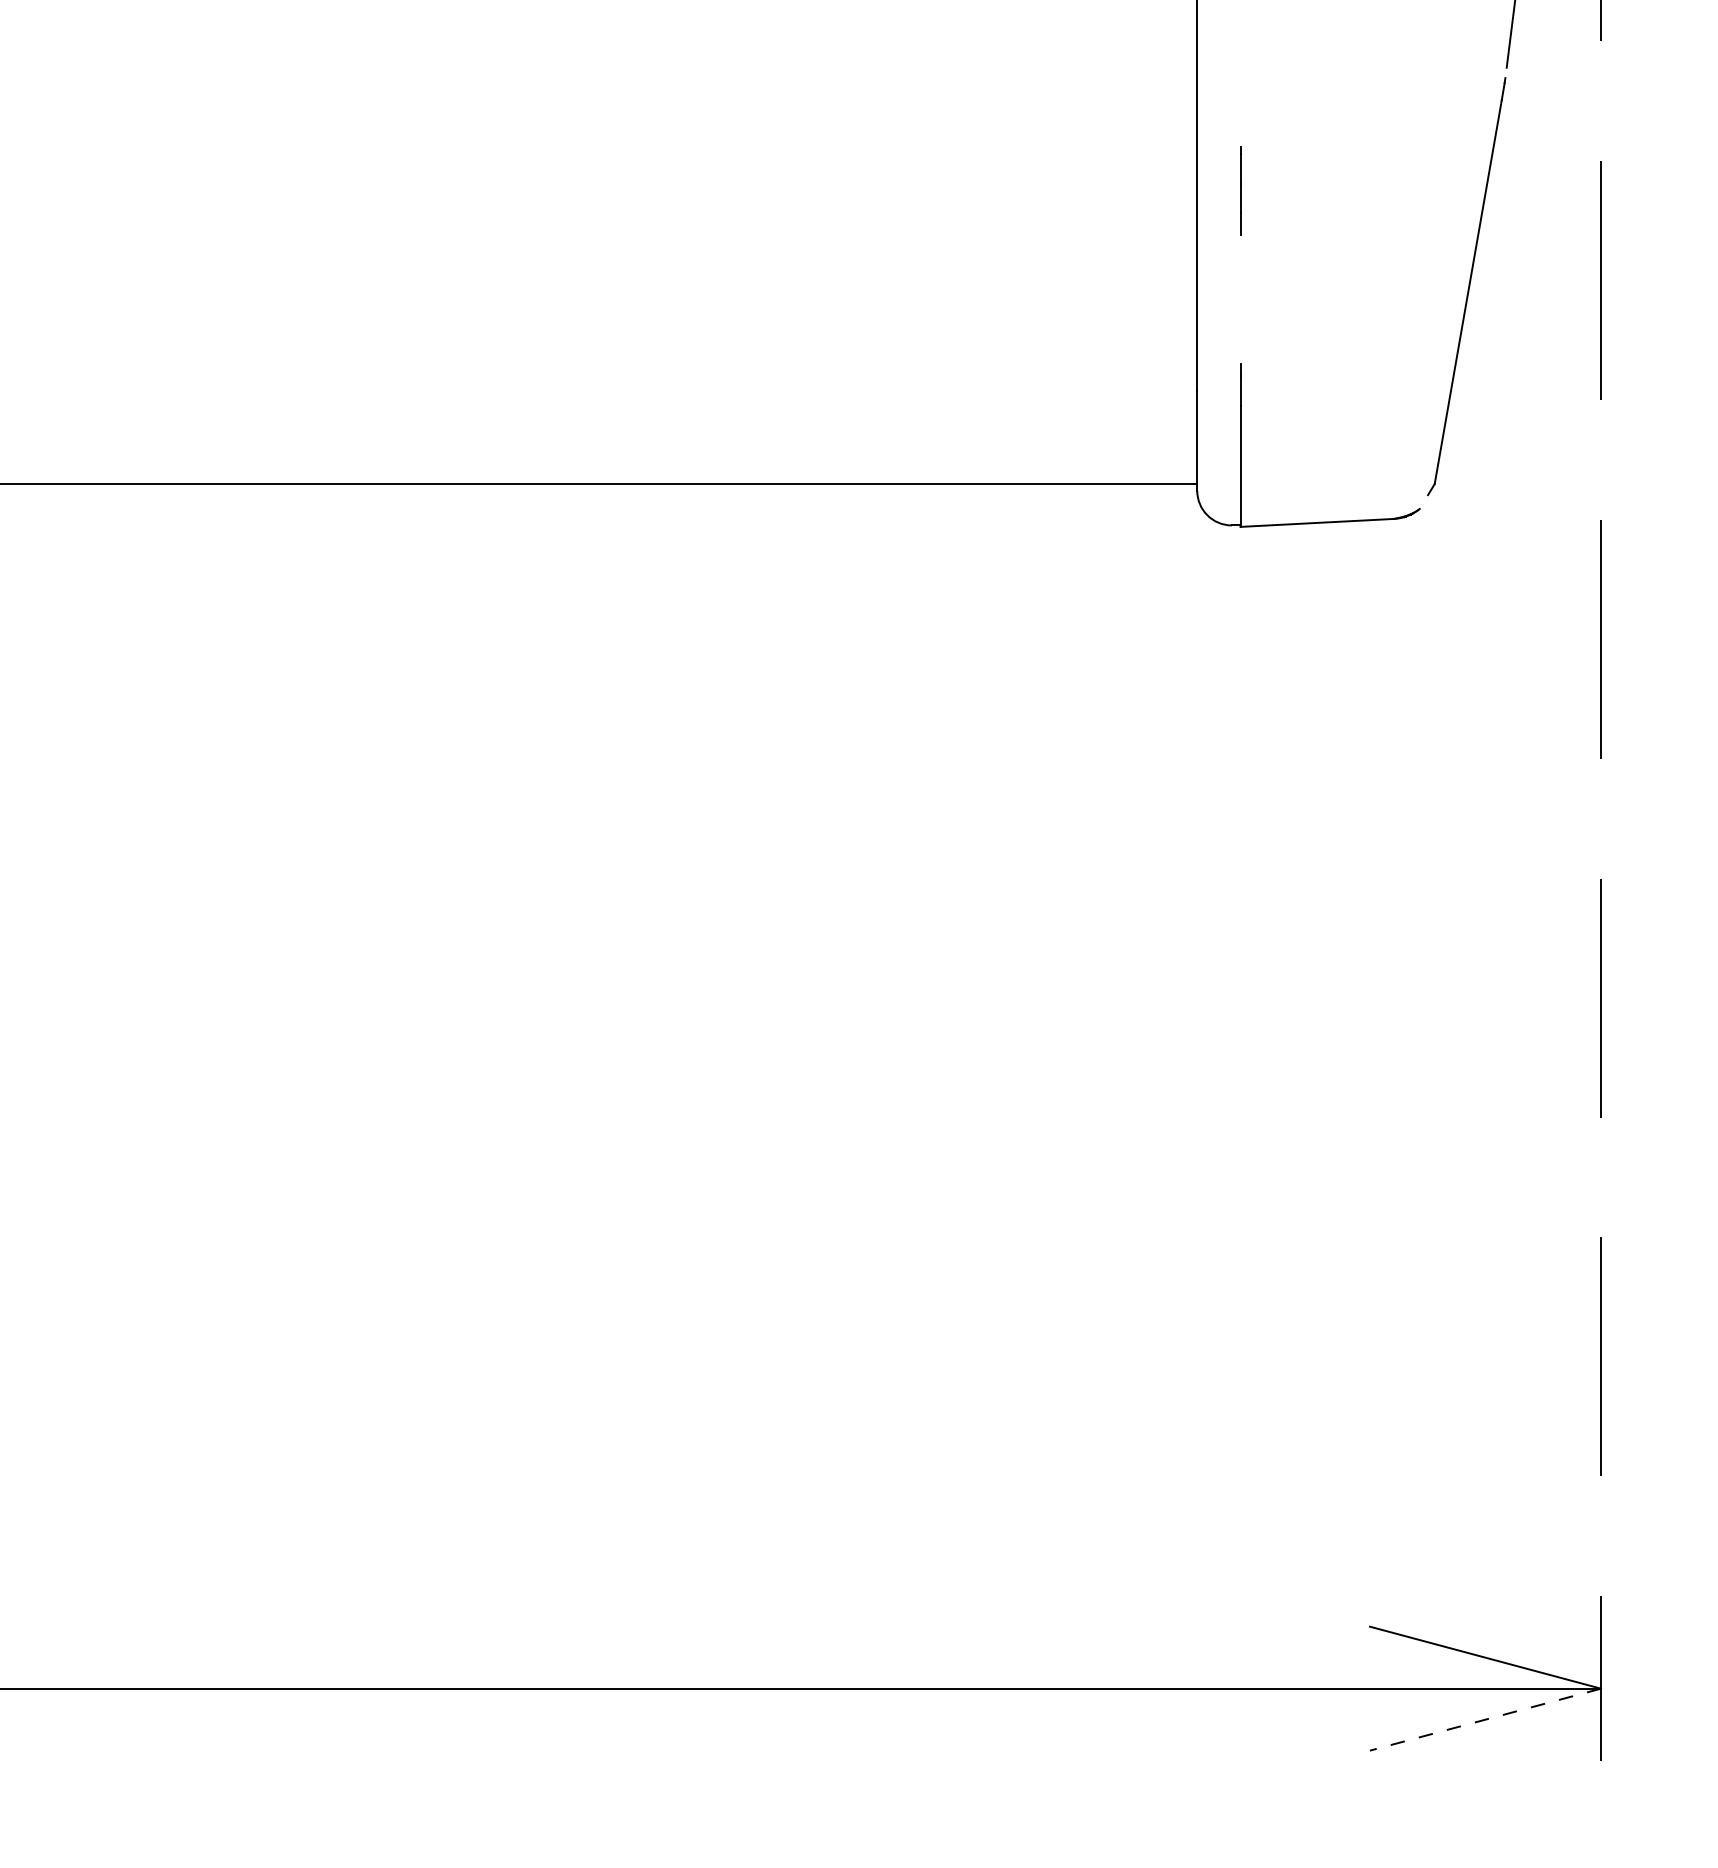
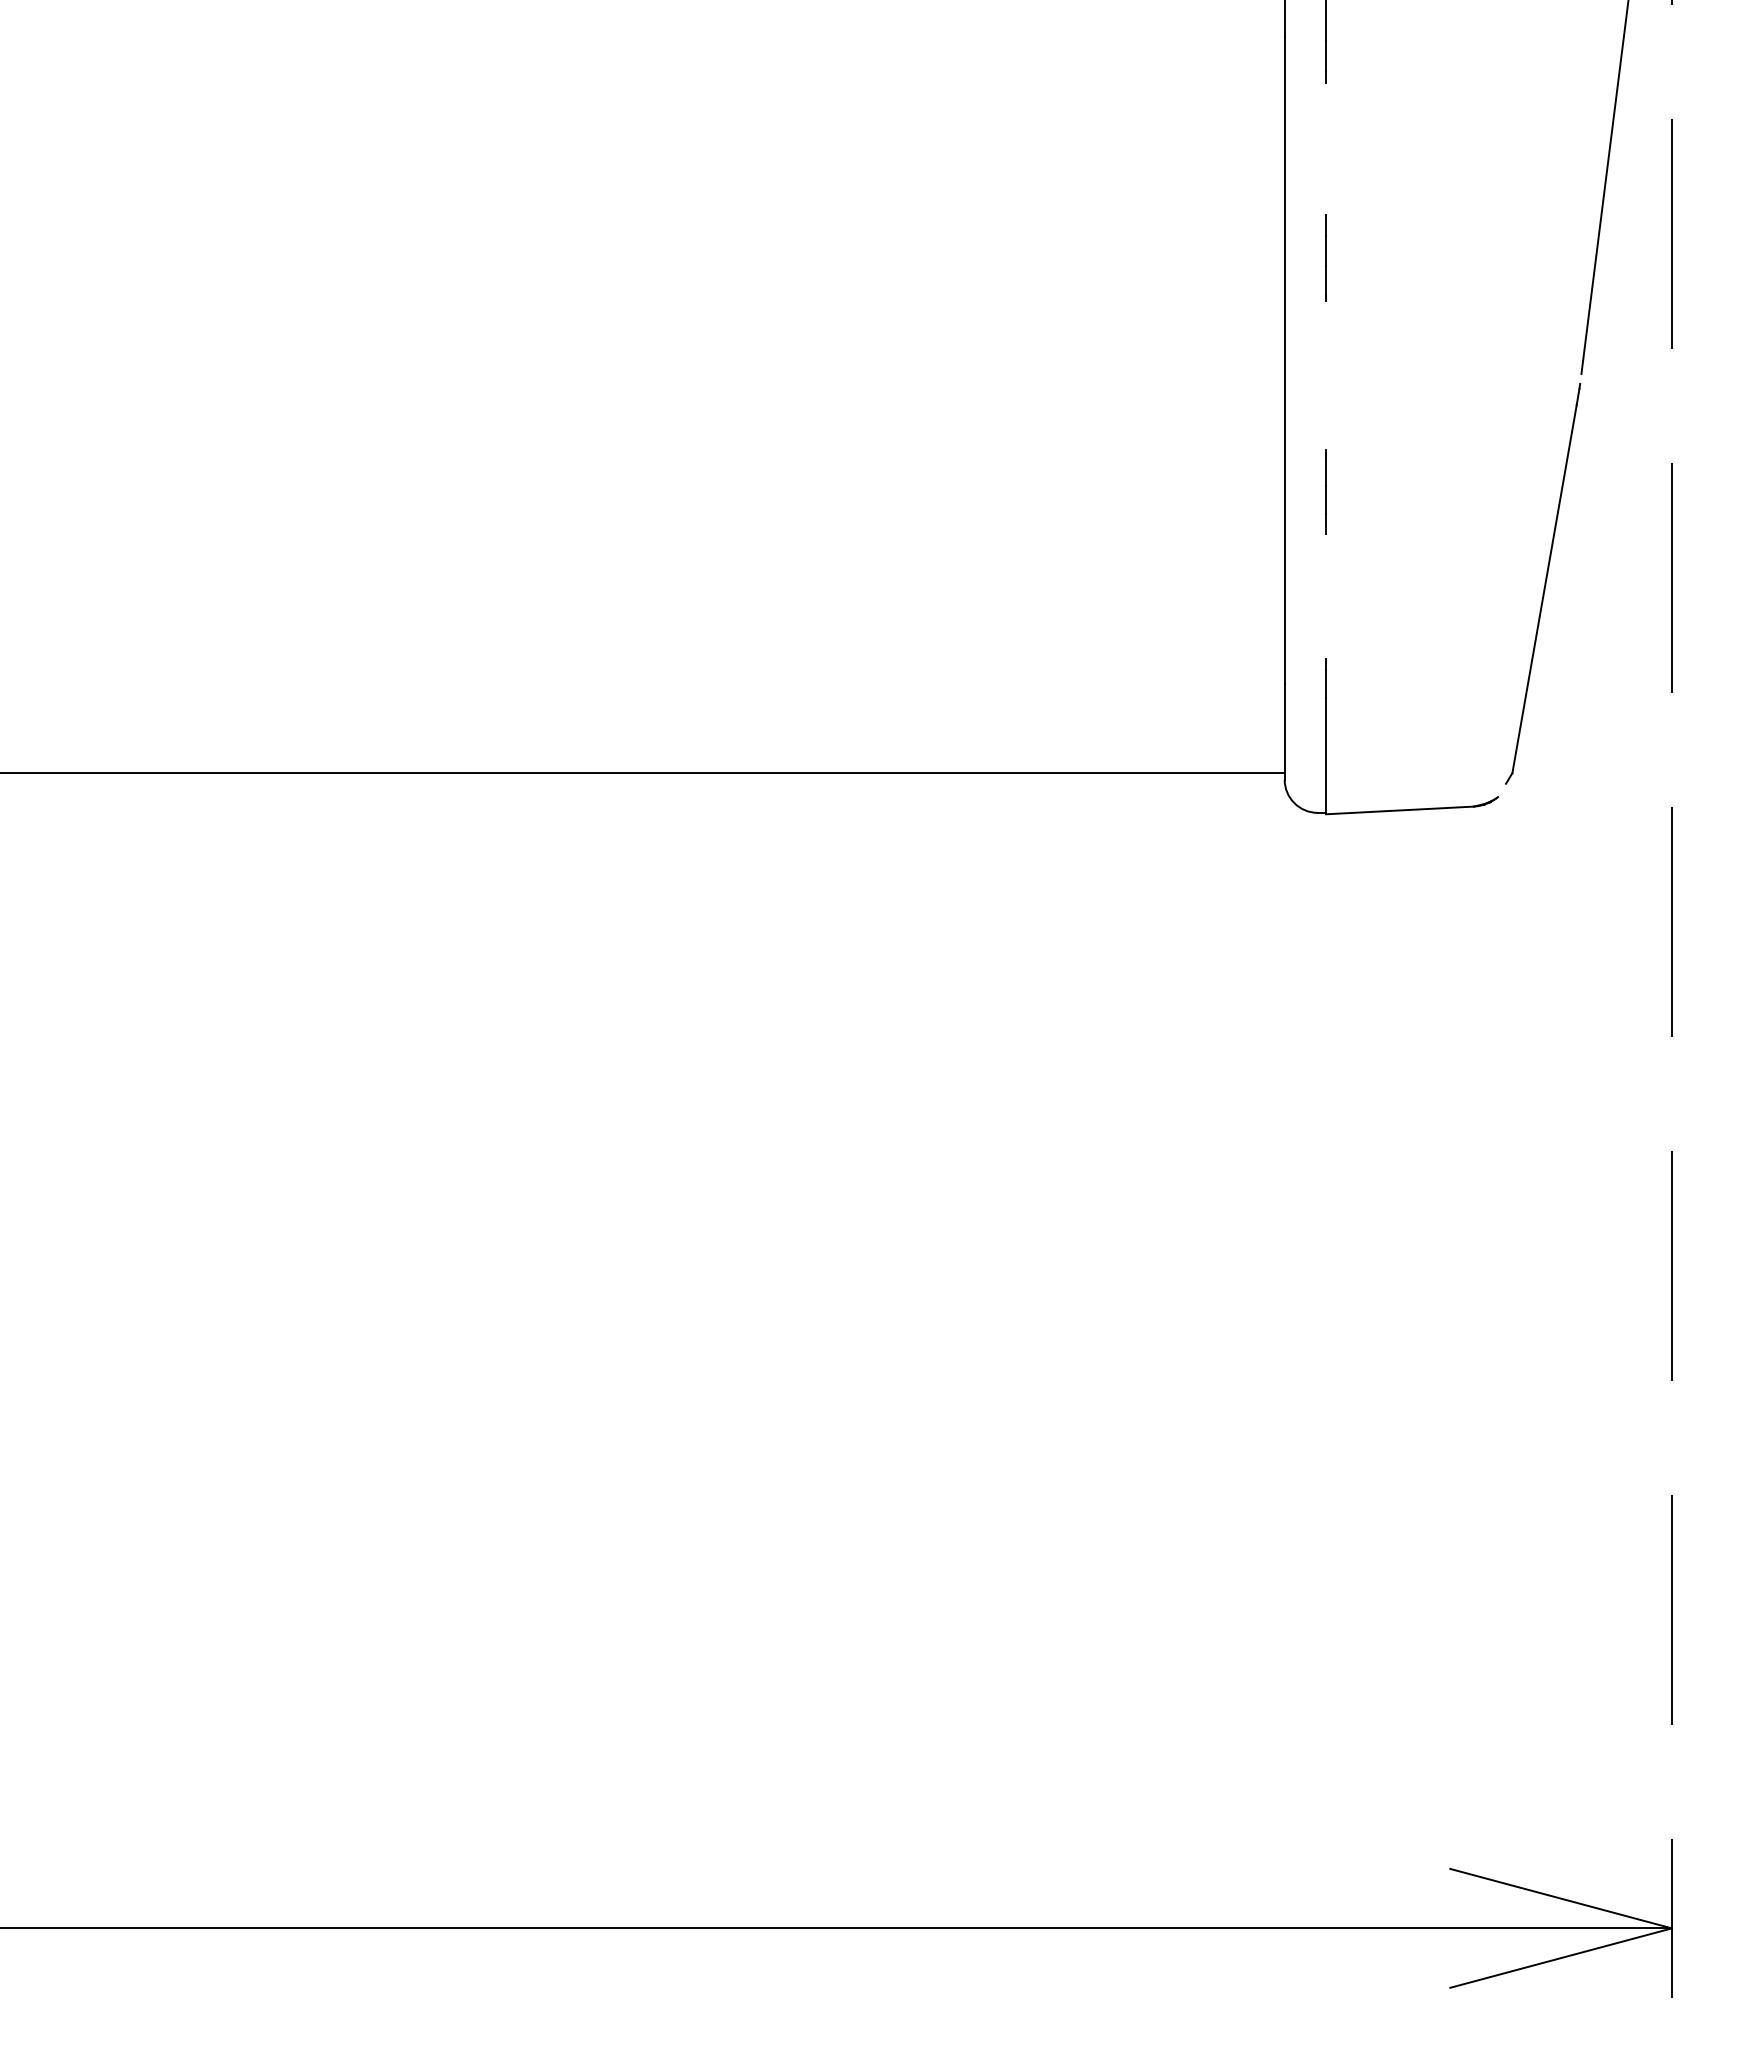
line: (1485, 1720) -> (1561, 1958), dashed -> solid

